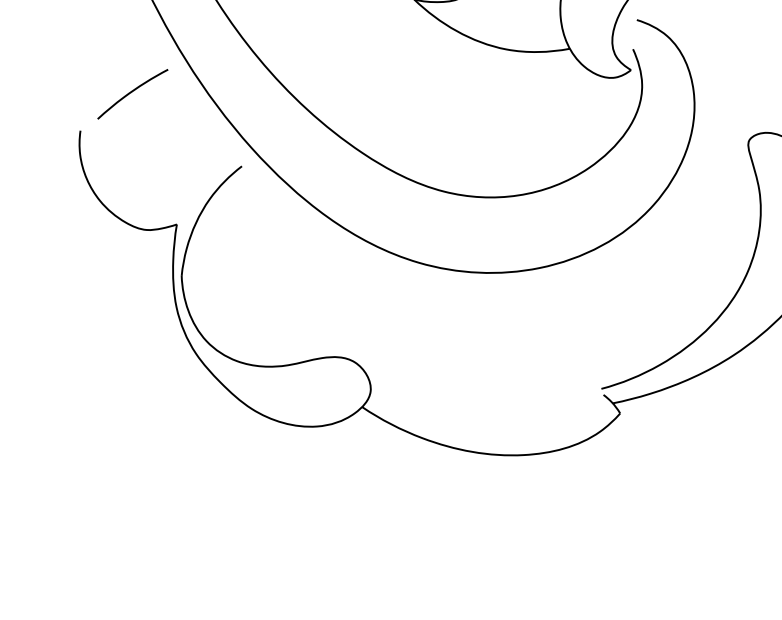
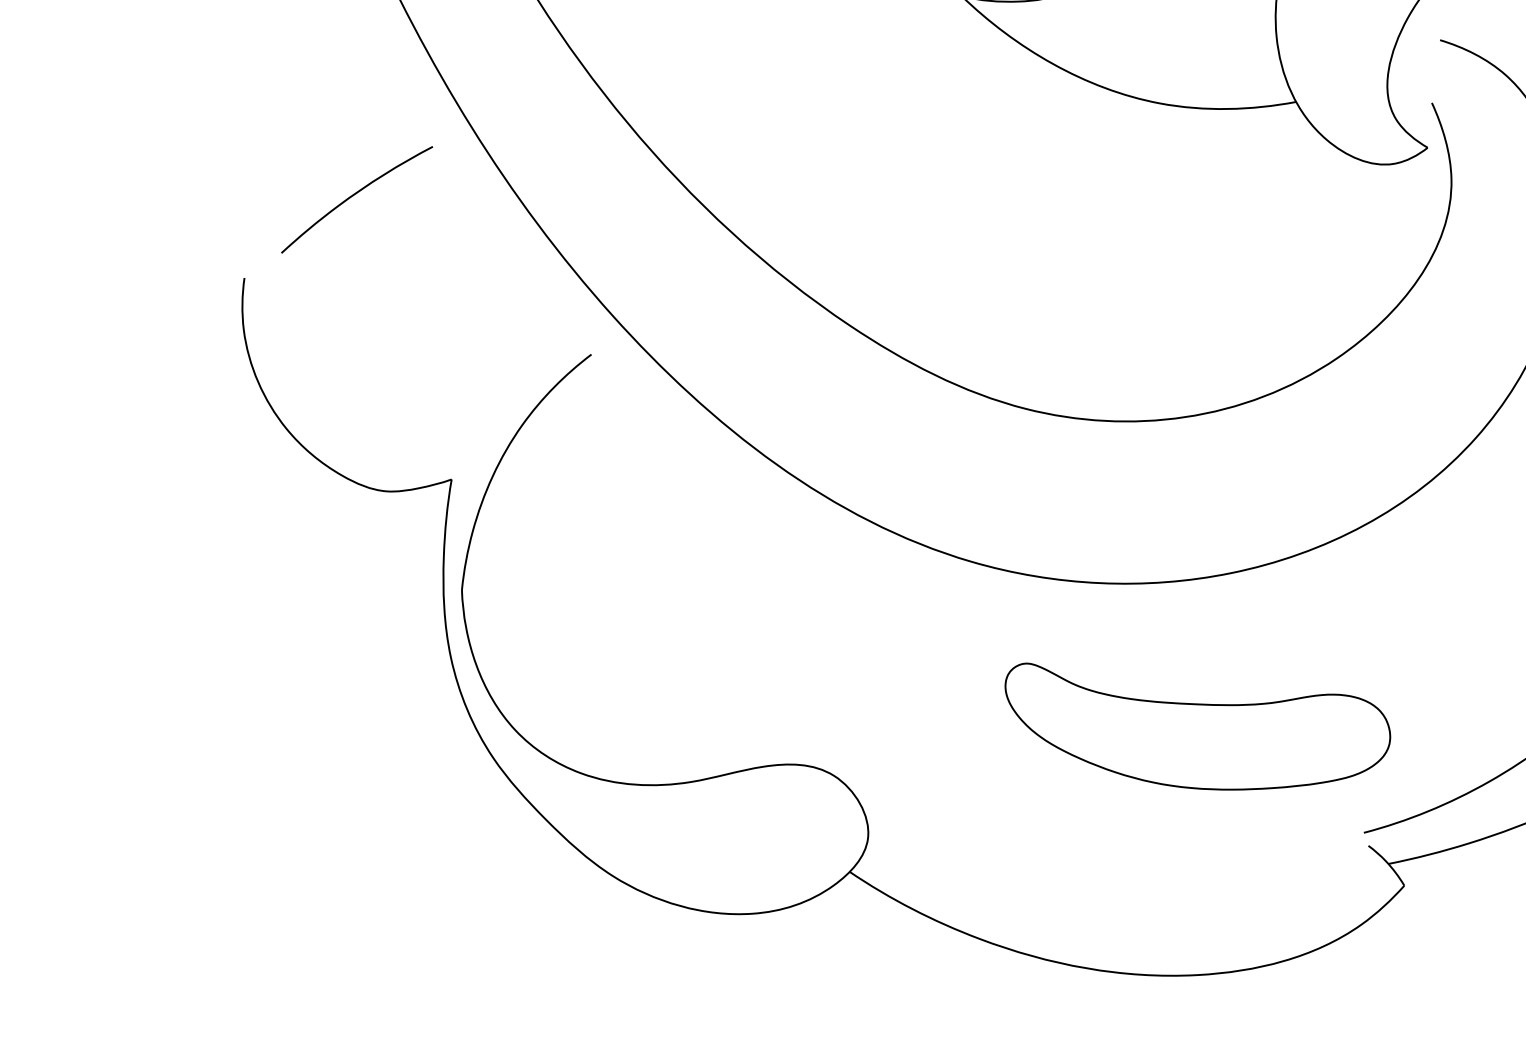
part: (523, 339) -> (1196, 726), added

